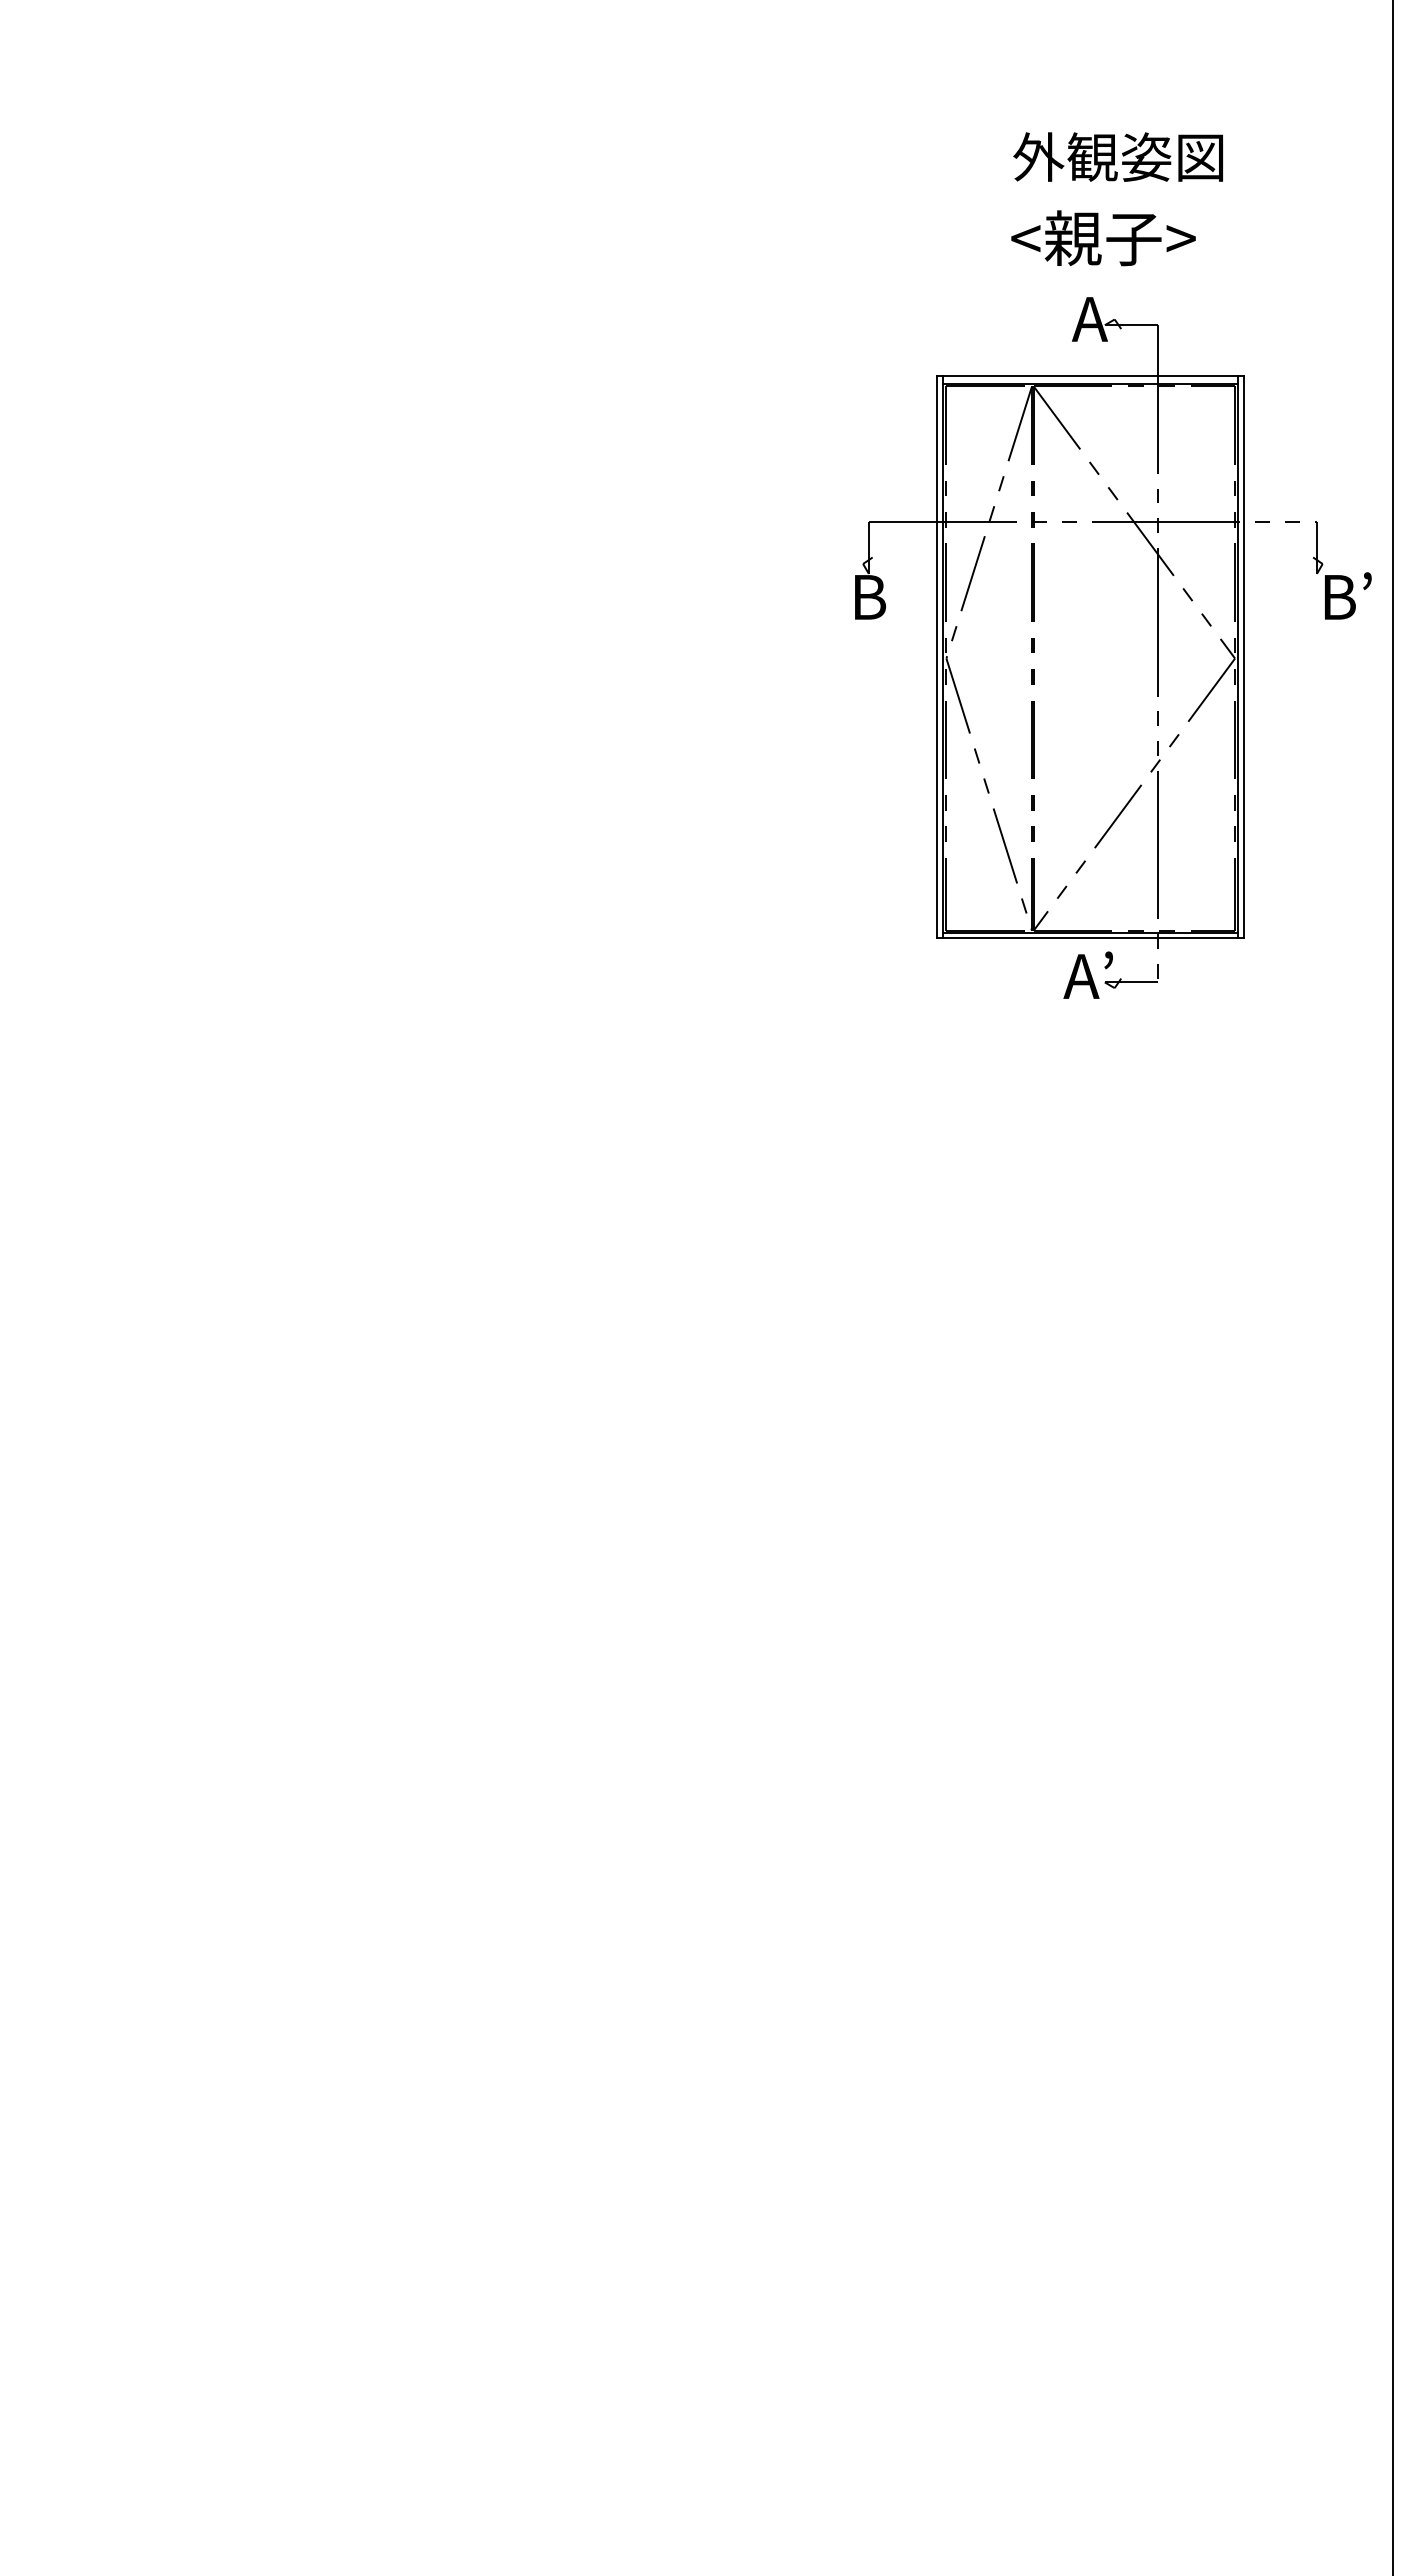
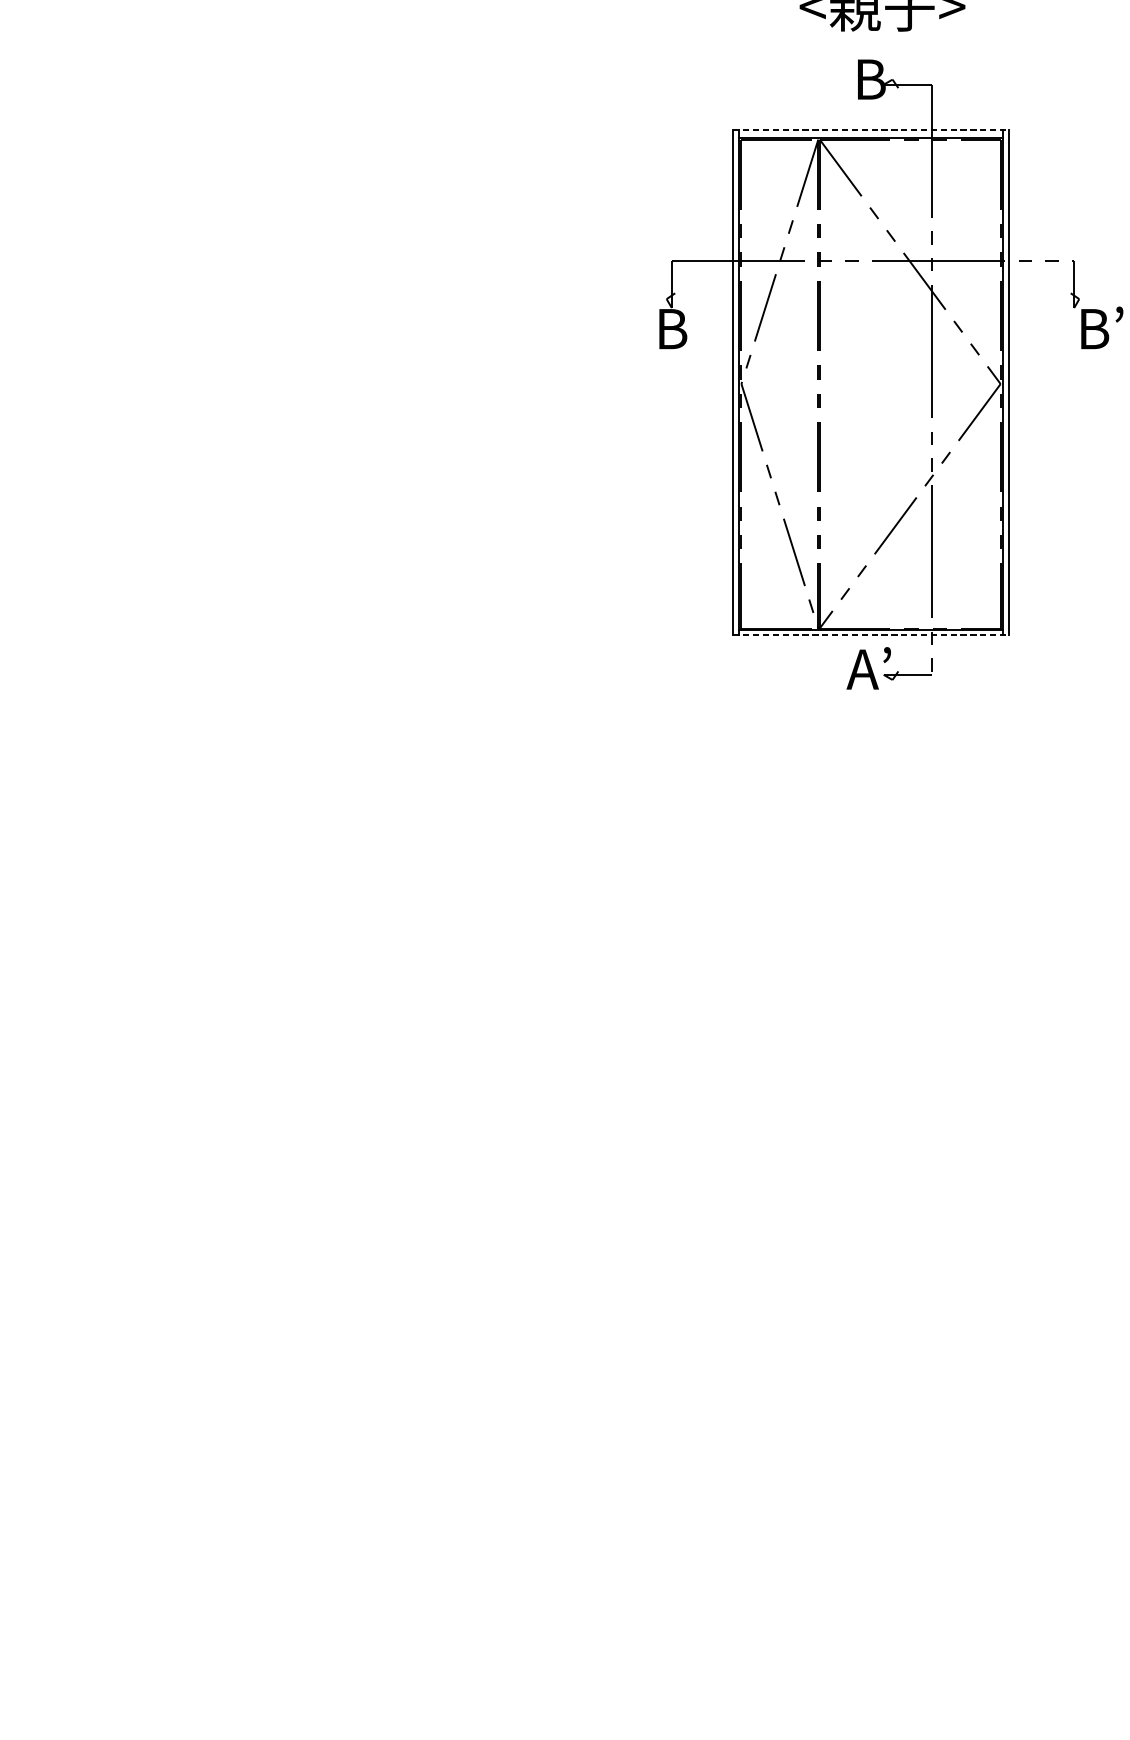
text: (1089, 319) -> (869, 79), A -> B
line: (1091, 375) -> (871, 129), solid -> dashed
line: (1091, 937) -> (871, 634), solid -> dashed

